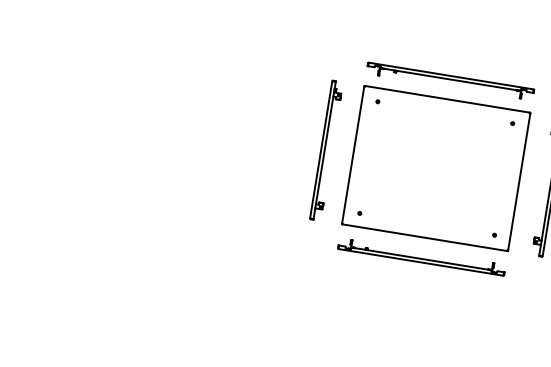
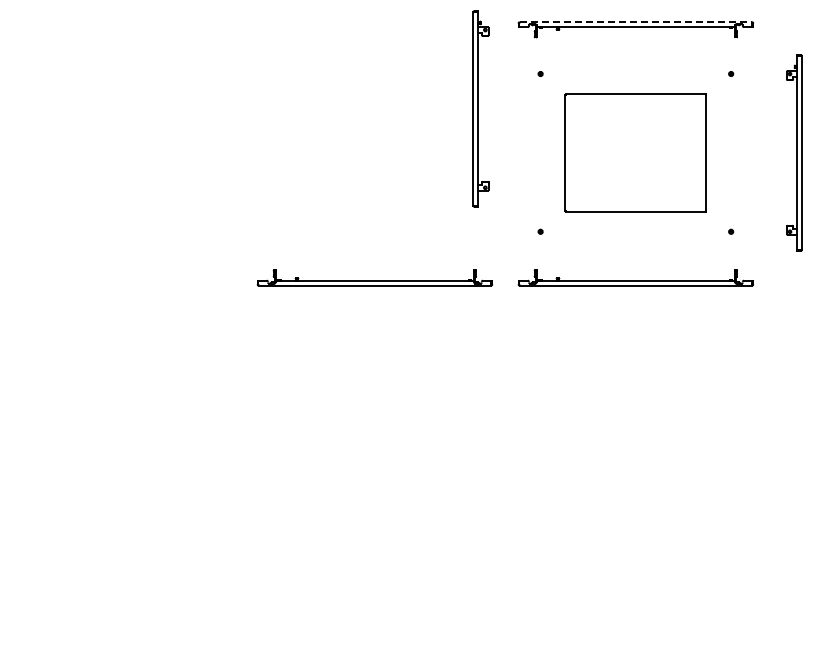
line: (451, 76) -> (636, 22), solid -> dashed
part: (326, 150) -> (480, 108), moved
part: (435, 168) -> (635, 152), size x0.6
part: (236, 226) -> (374, 277), added

